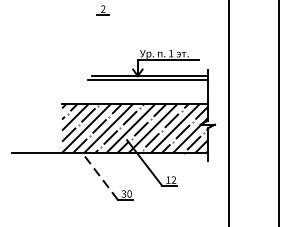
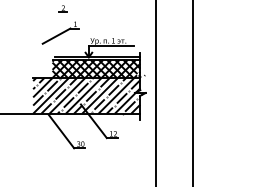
part: (99, 42) -> (60, 32), added
hatch: (150, 91) -> (98, 68), added
line: (100, 176) -> (61, 131), dashed -> solid

